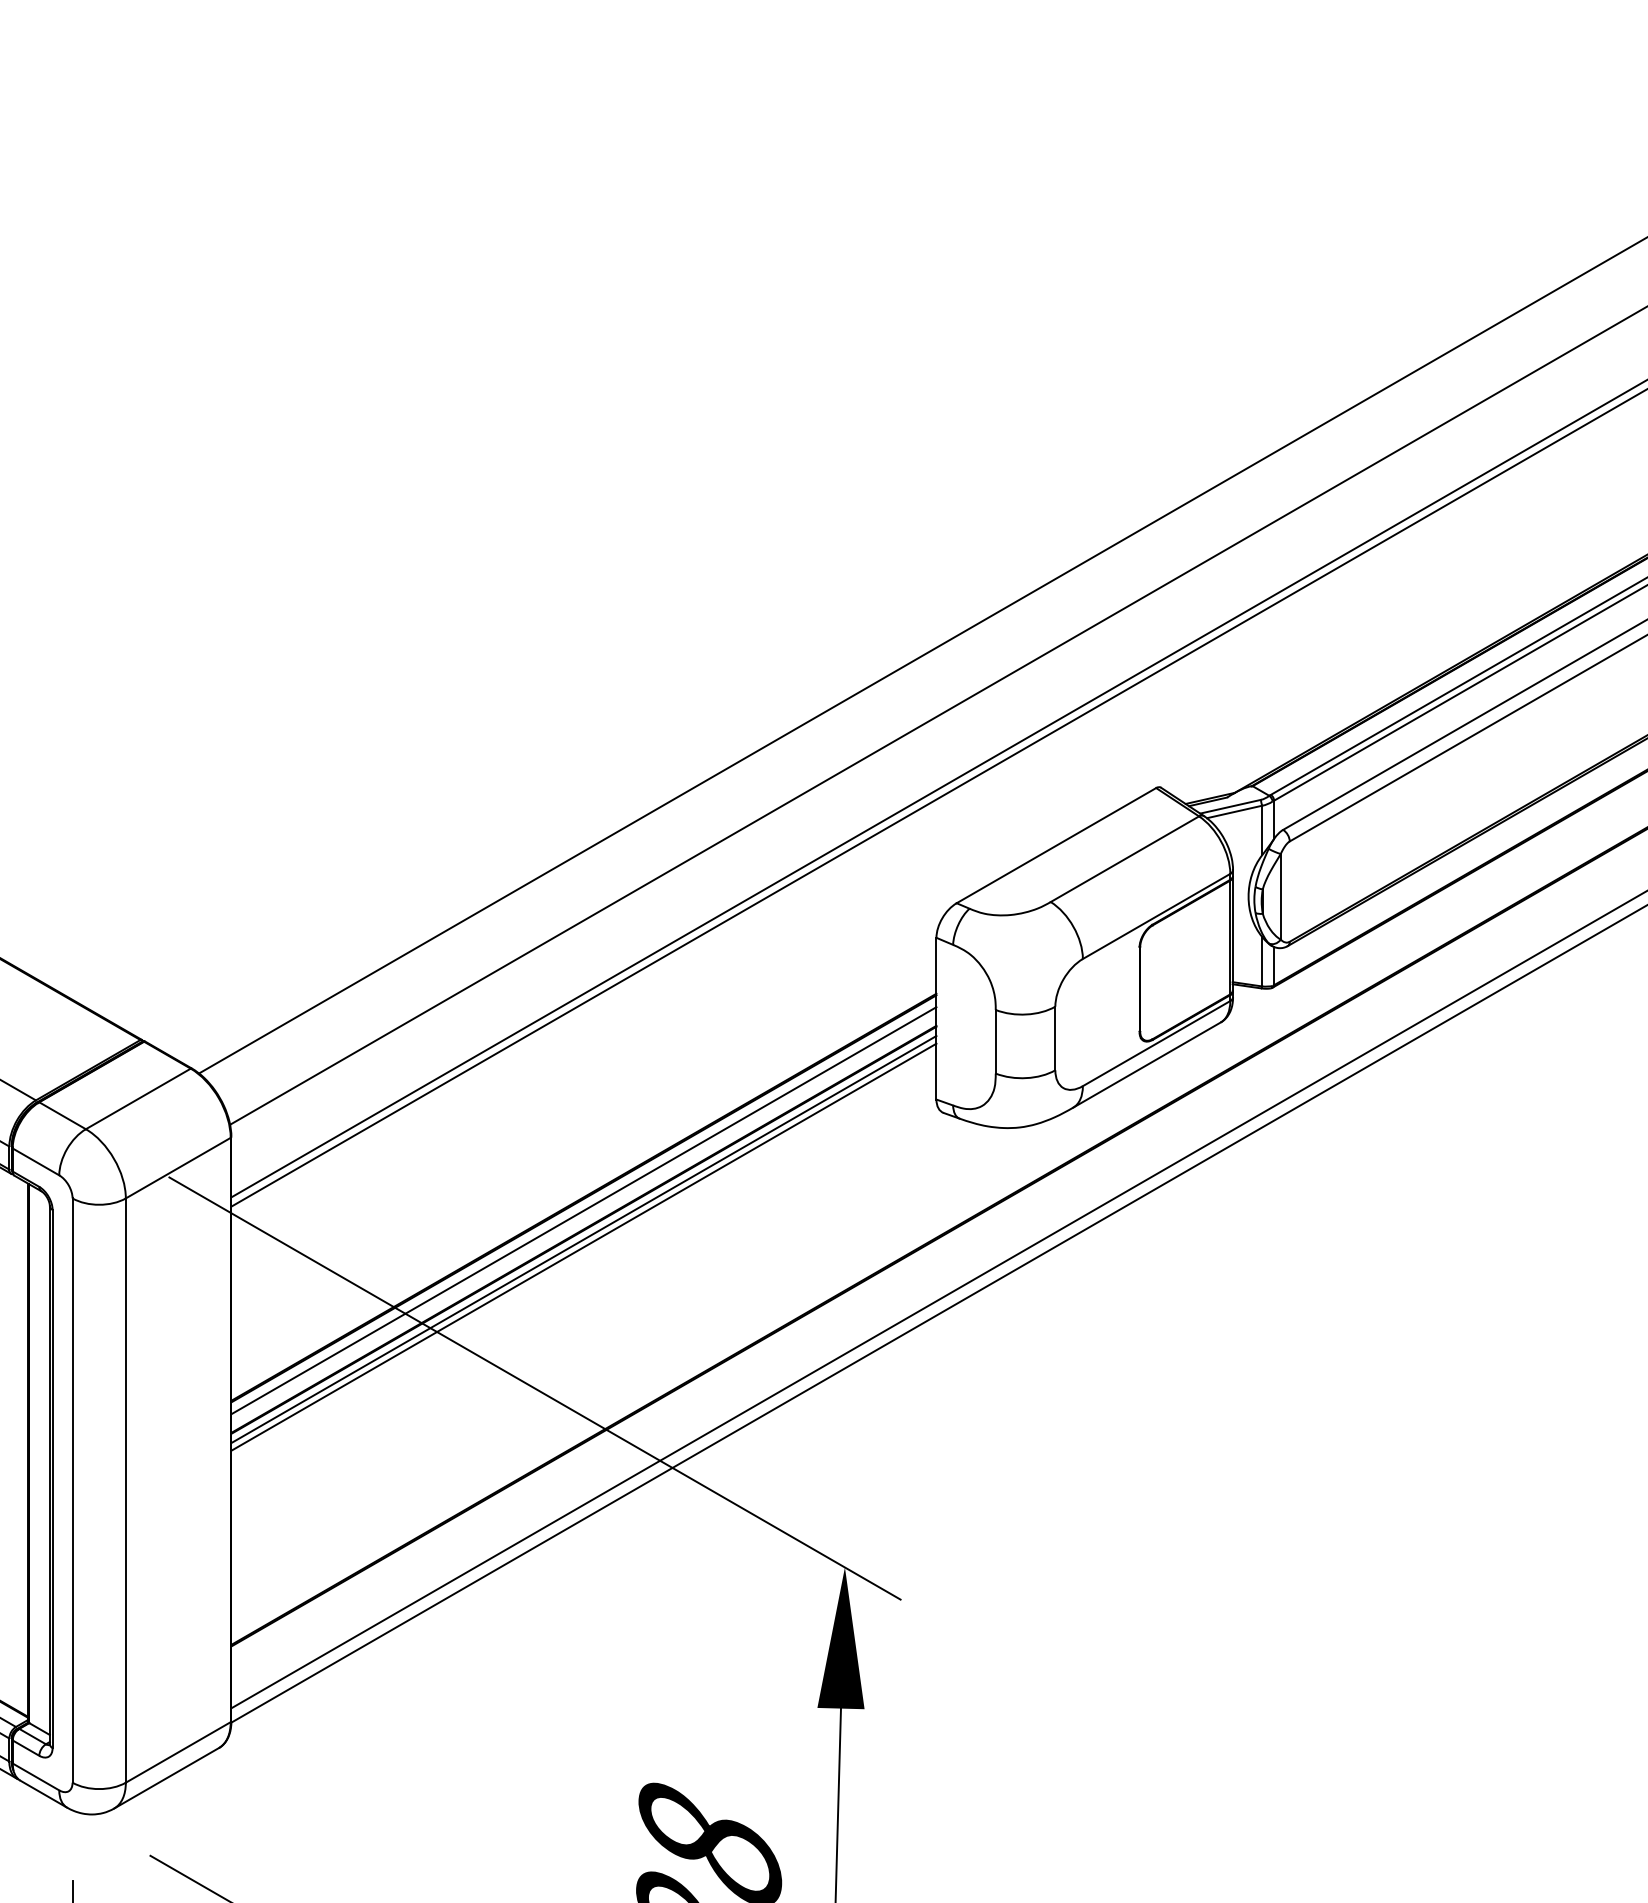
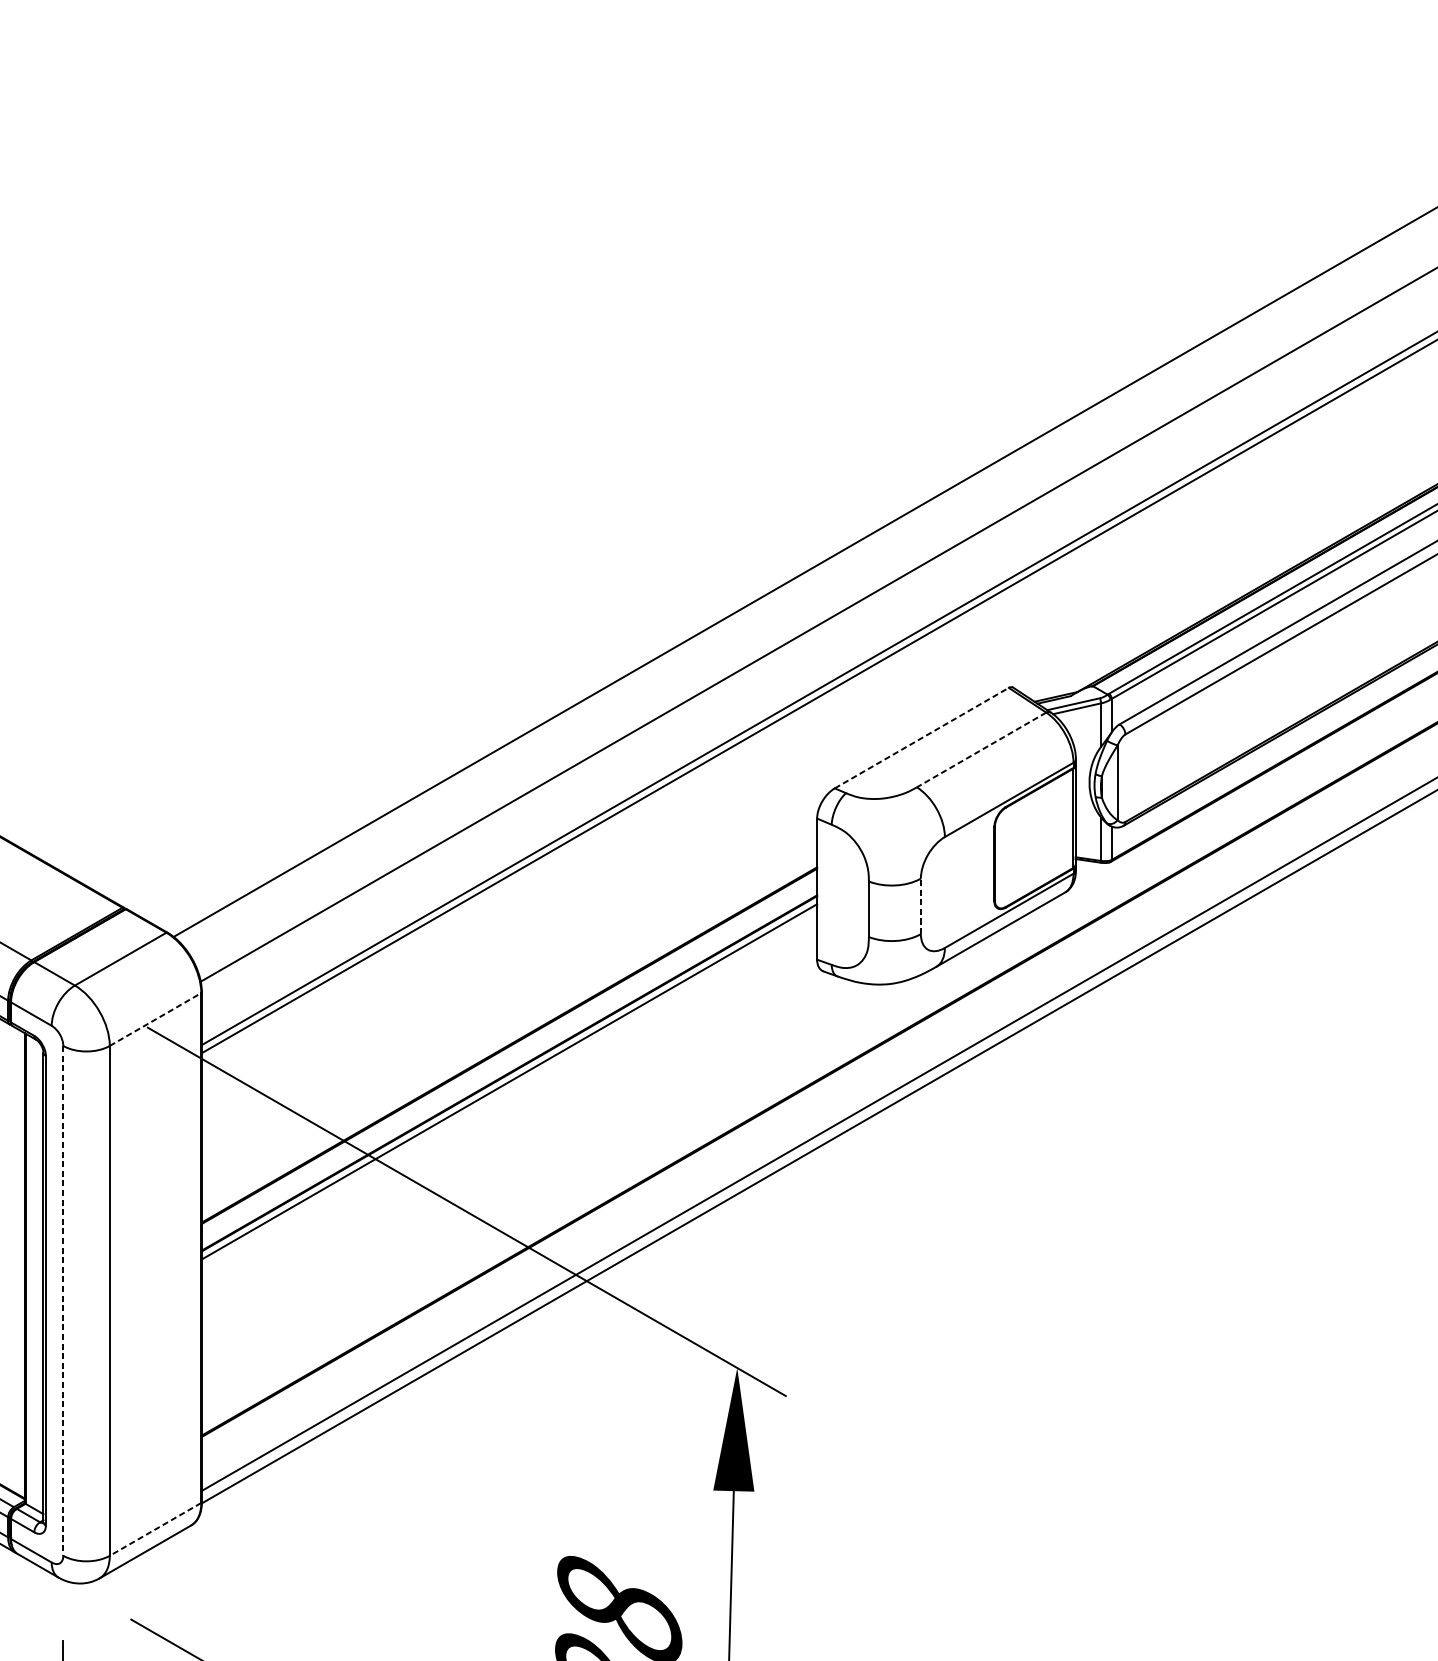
line: (1056, 845) -> (921, 738), solid -> dashed
line: (1124, 859) -> (981, 750), solid -> dashed
line: (1055, 1038) -> (921, 906), solid -> dashed
line: (178, 1168) -> (155, 1019), solid -> dashed
line: (583, 1210) -> (509, 1056), removed
line: (583, 1246) -> (509, 1087), removed
line: (72, 1491) -> (63, 1301), solid -> dashed
line: (178, 1752) -> (155, 1529), solid -> dashed

